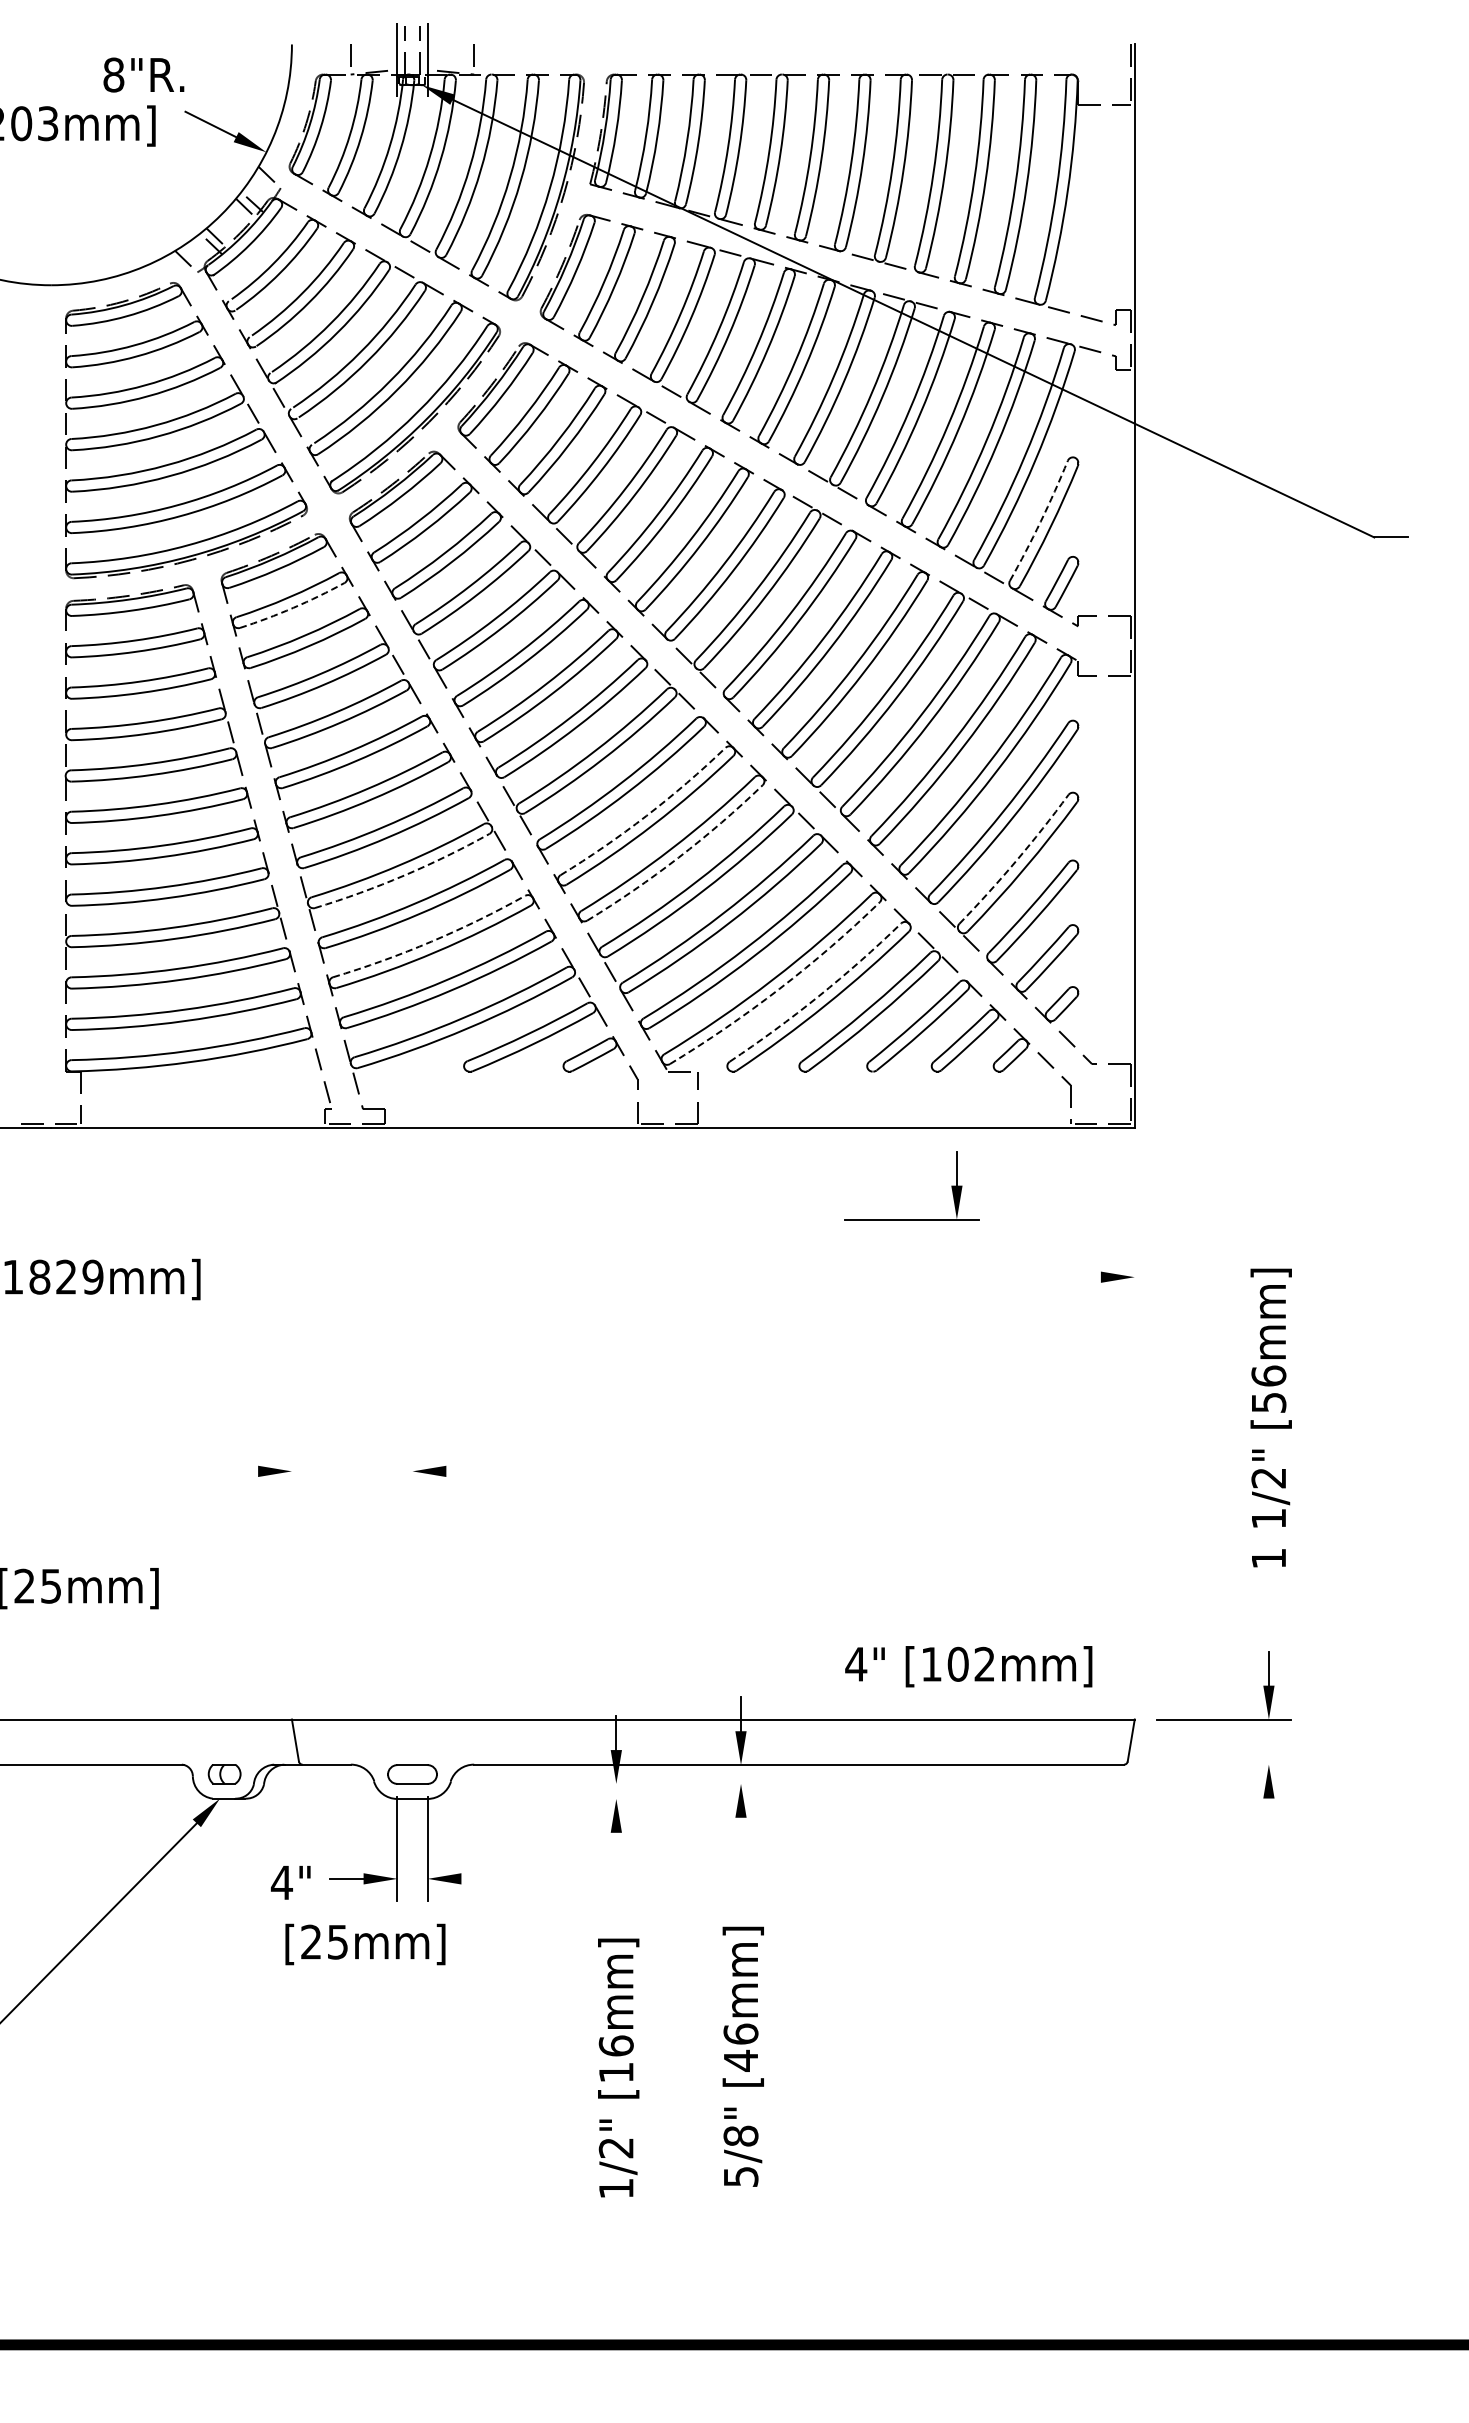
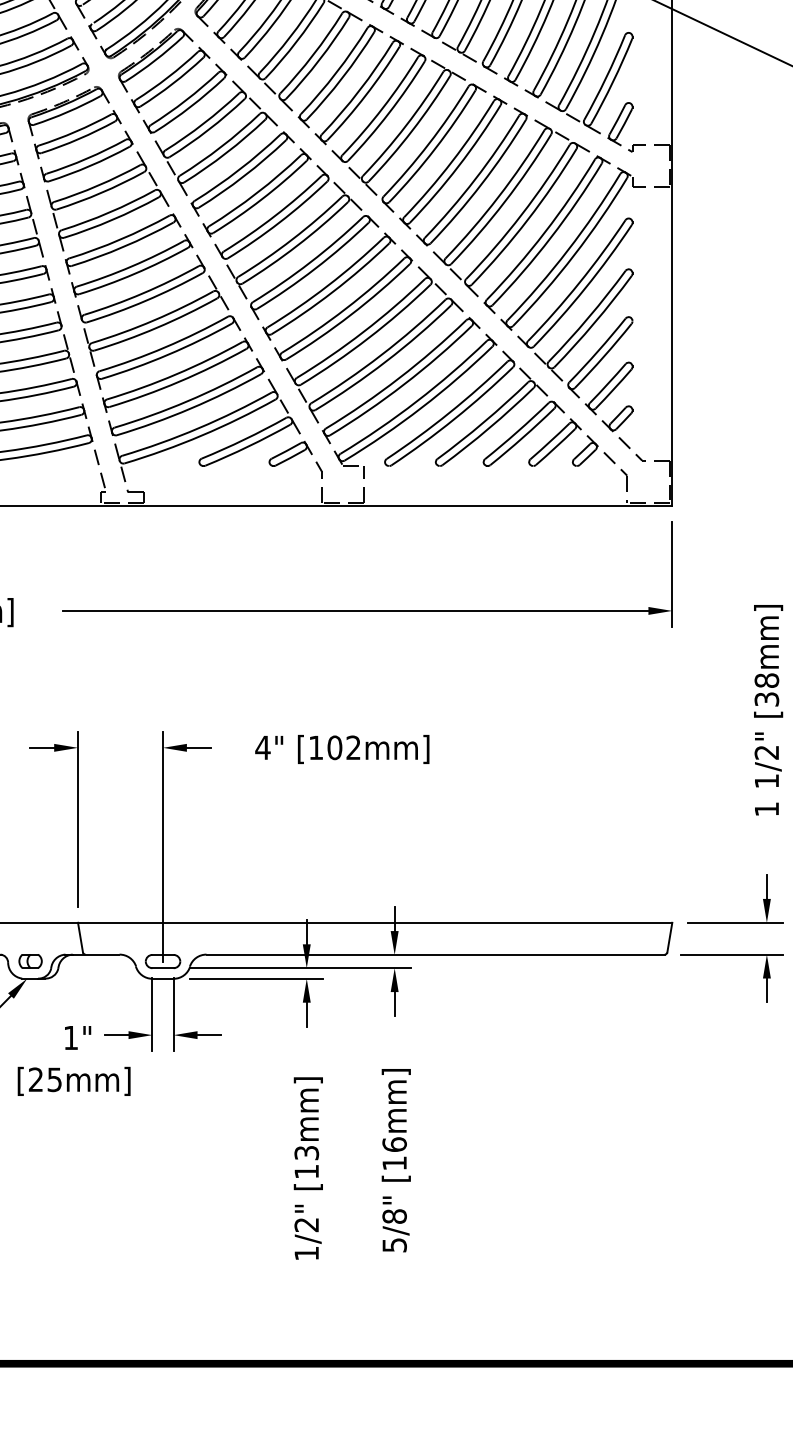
arc: (1040, 521) -> (605, 78), dashed -> solid
arc: (293, 607) -> (79, 138), dashed -> solid
arc: (646, 815) -> (328, 285), dashed -> solid
arc: (678, 857) -> (350, 314), dashed -> solid
arc: (1016, 861) -> (588, 317), dashed -> solid
arc: (404, 875) -> (157, 327), dashed -> solid
arc: (431, 941) -> (176, 374), dashed -> solid
arc: (779, 989) -> (421, 408), dashed -> solid
arc: (818, 996) -> (449, 412), dashed -> solid
part: (911, 1219) -> (514, 570), removed
line: (1134, 1224) -> (672, 573), added
line: (685, 1277) -> (355, 611), added
text: (1268, 1388) -> (766, 689), [56mm] -> [38mm]
line: (241, 1471) -> (42, 747), added
line: (463, 1471) -> (199, 747), added
line: (291, 1572) -> (77, 819), added
line: (412, 1611) -> (163, 846), added
text: (968, 1666) -> (342, 749), moved
line: (1218, 1764) -> (731, 954), added
line: (606, 1783) -> (299, 967), added
line: (544, 1798) -> (256, 978), added
line: (1268, 1815) -> (766, 990), added
line: (741, 1834) -> (395, 1003), added
line: (616, 1849) -> (306, 1014), added
line: (478, 1878) -> (209, 1034), added
text: (281, 1882) -> (70, 1037), 4" -> 1"
text: (365, 1944) -> (74, 1081), moved
text: (615, 2045) -> (306, 1152), [16mm] -> [13mm]
text: (740, 2060) -> (394, 1163), [46mm] -> [16mm]

